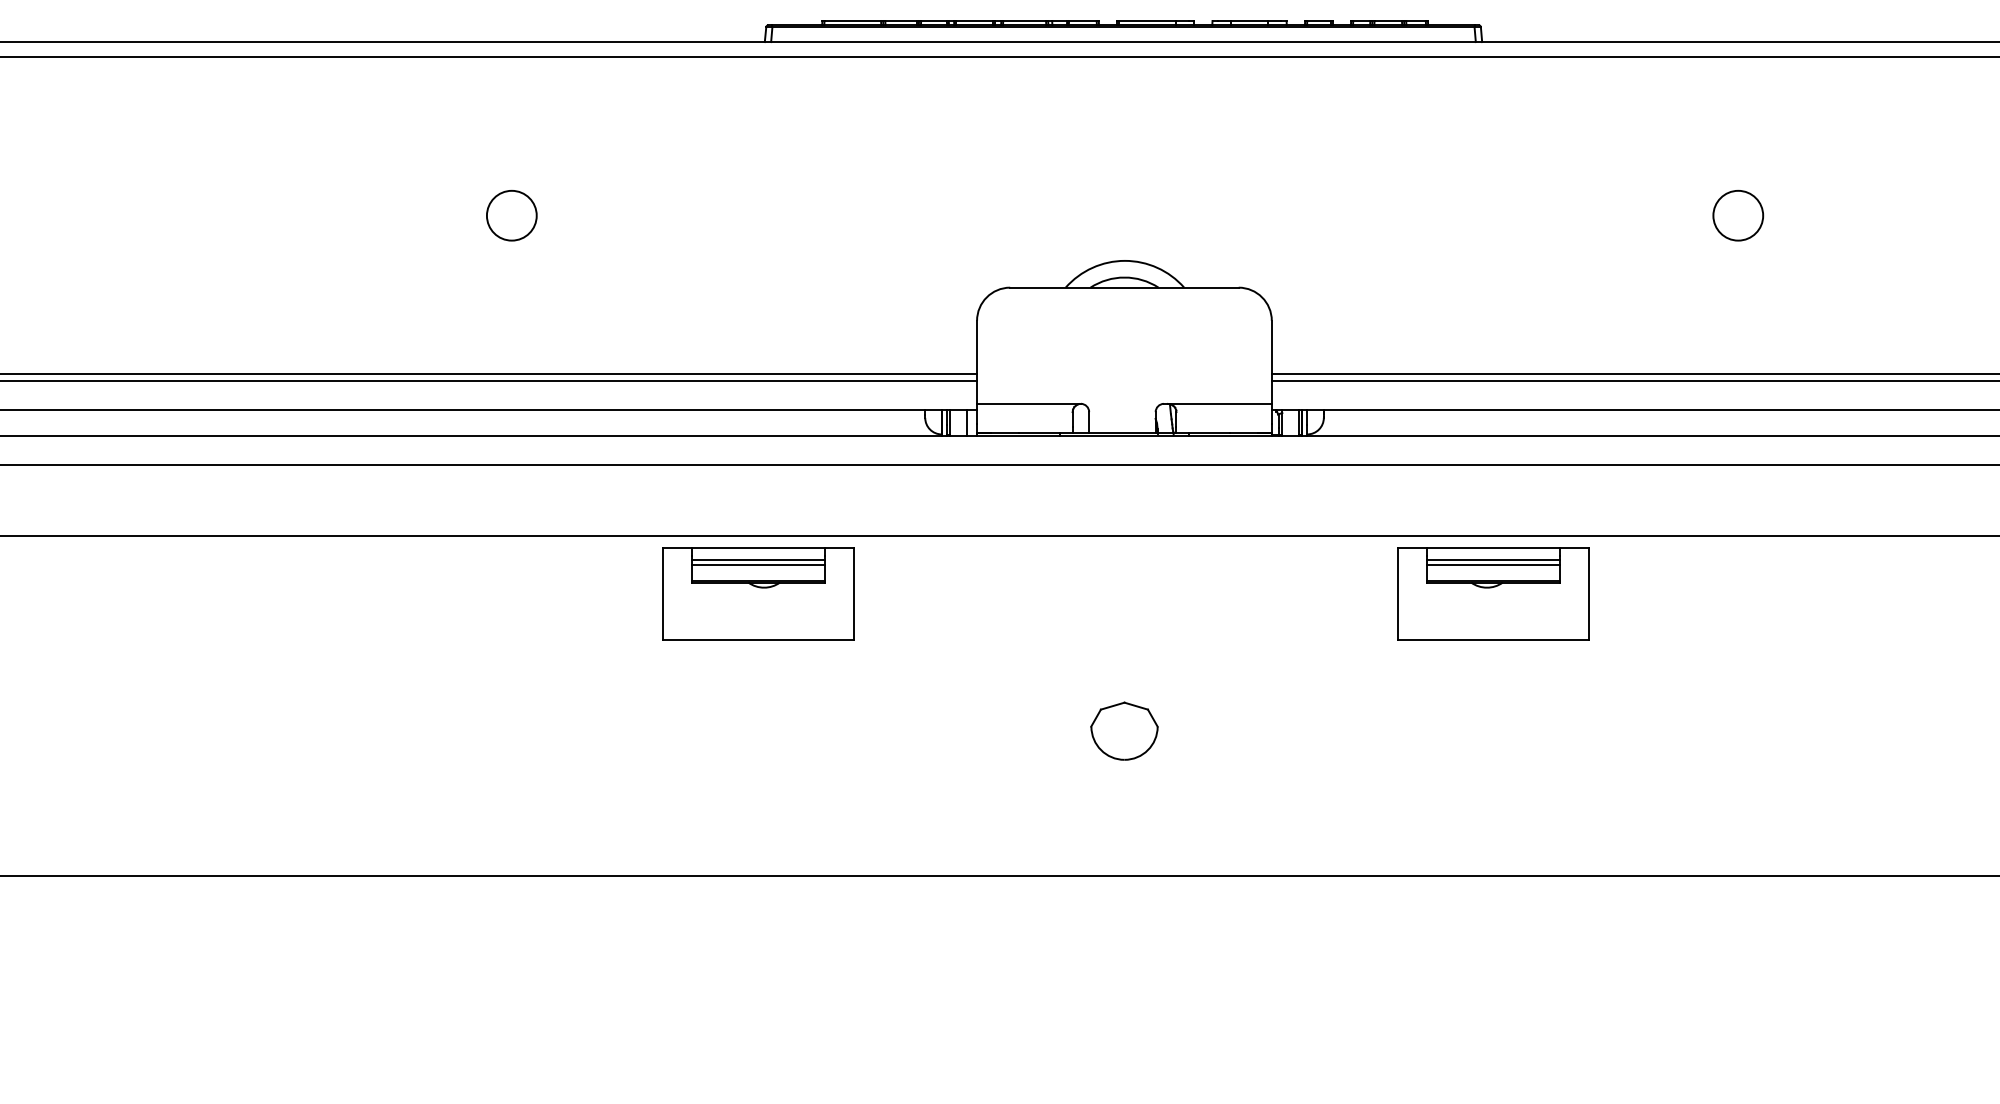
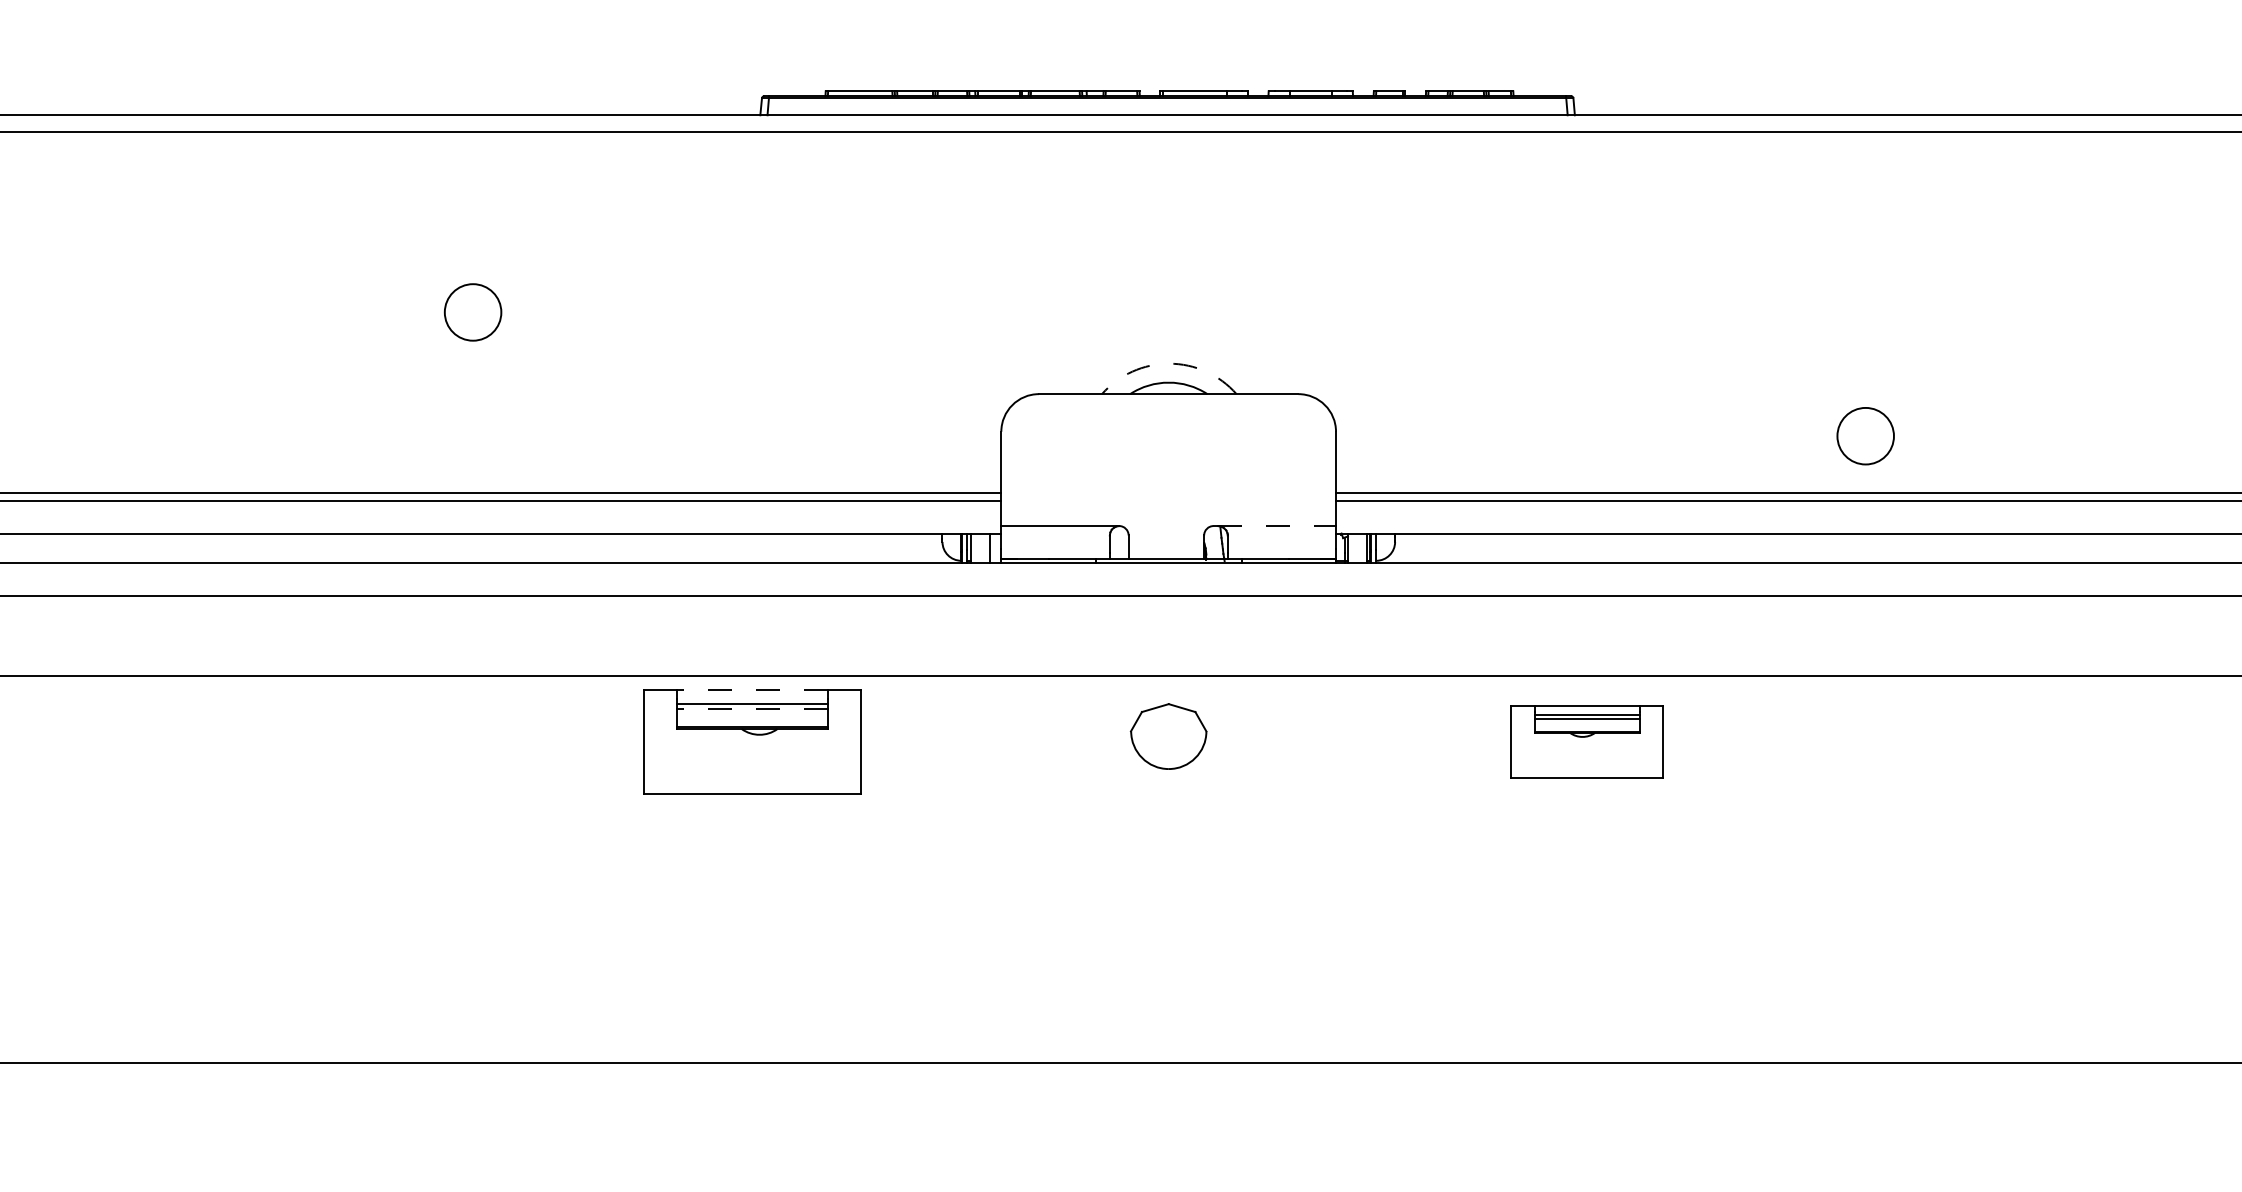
circle: (1738, 215) -> (1865, 435), moved
arc: (1124, 260) -> (1168, 363), solid -> dashed
line: (1220, 403) -> (1277, 525), solid -> dashed
line: (757, 548) -> (752, 690), solid -> dashed
line: (757, 564) -> (752, 708), solid -> dashed
part: (1493, 593) -> (1587, 741), size x0.7
part: (1124, 730) -> (1168, 735), moved

